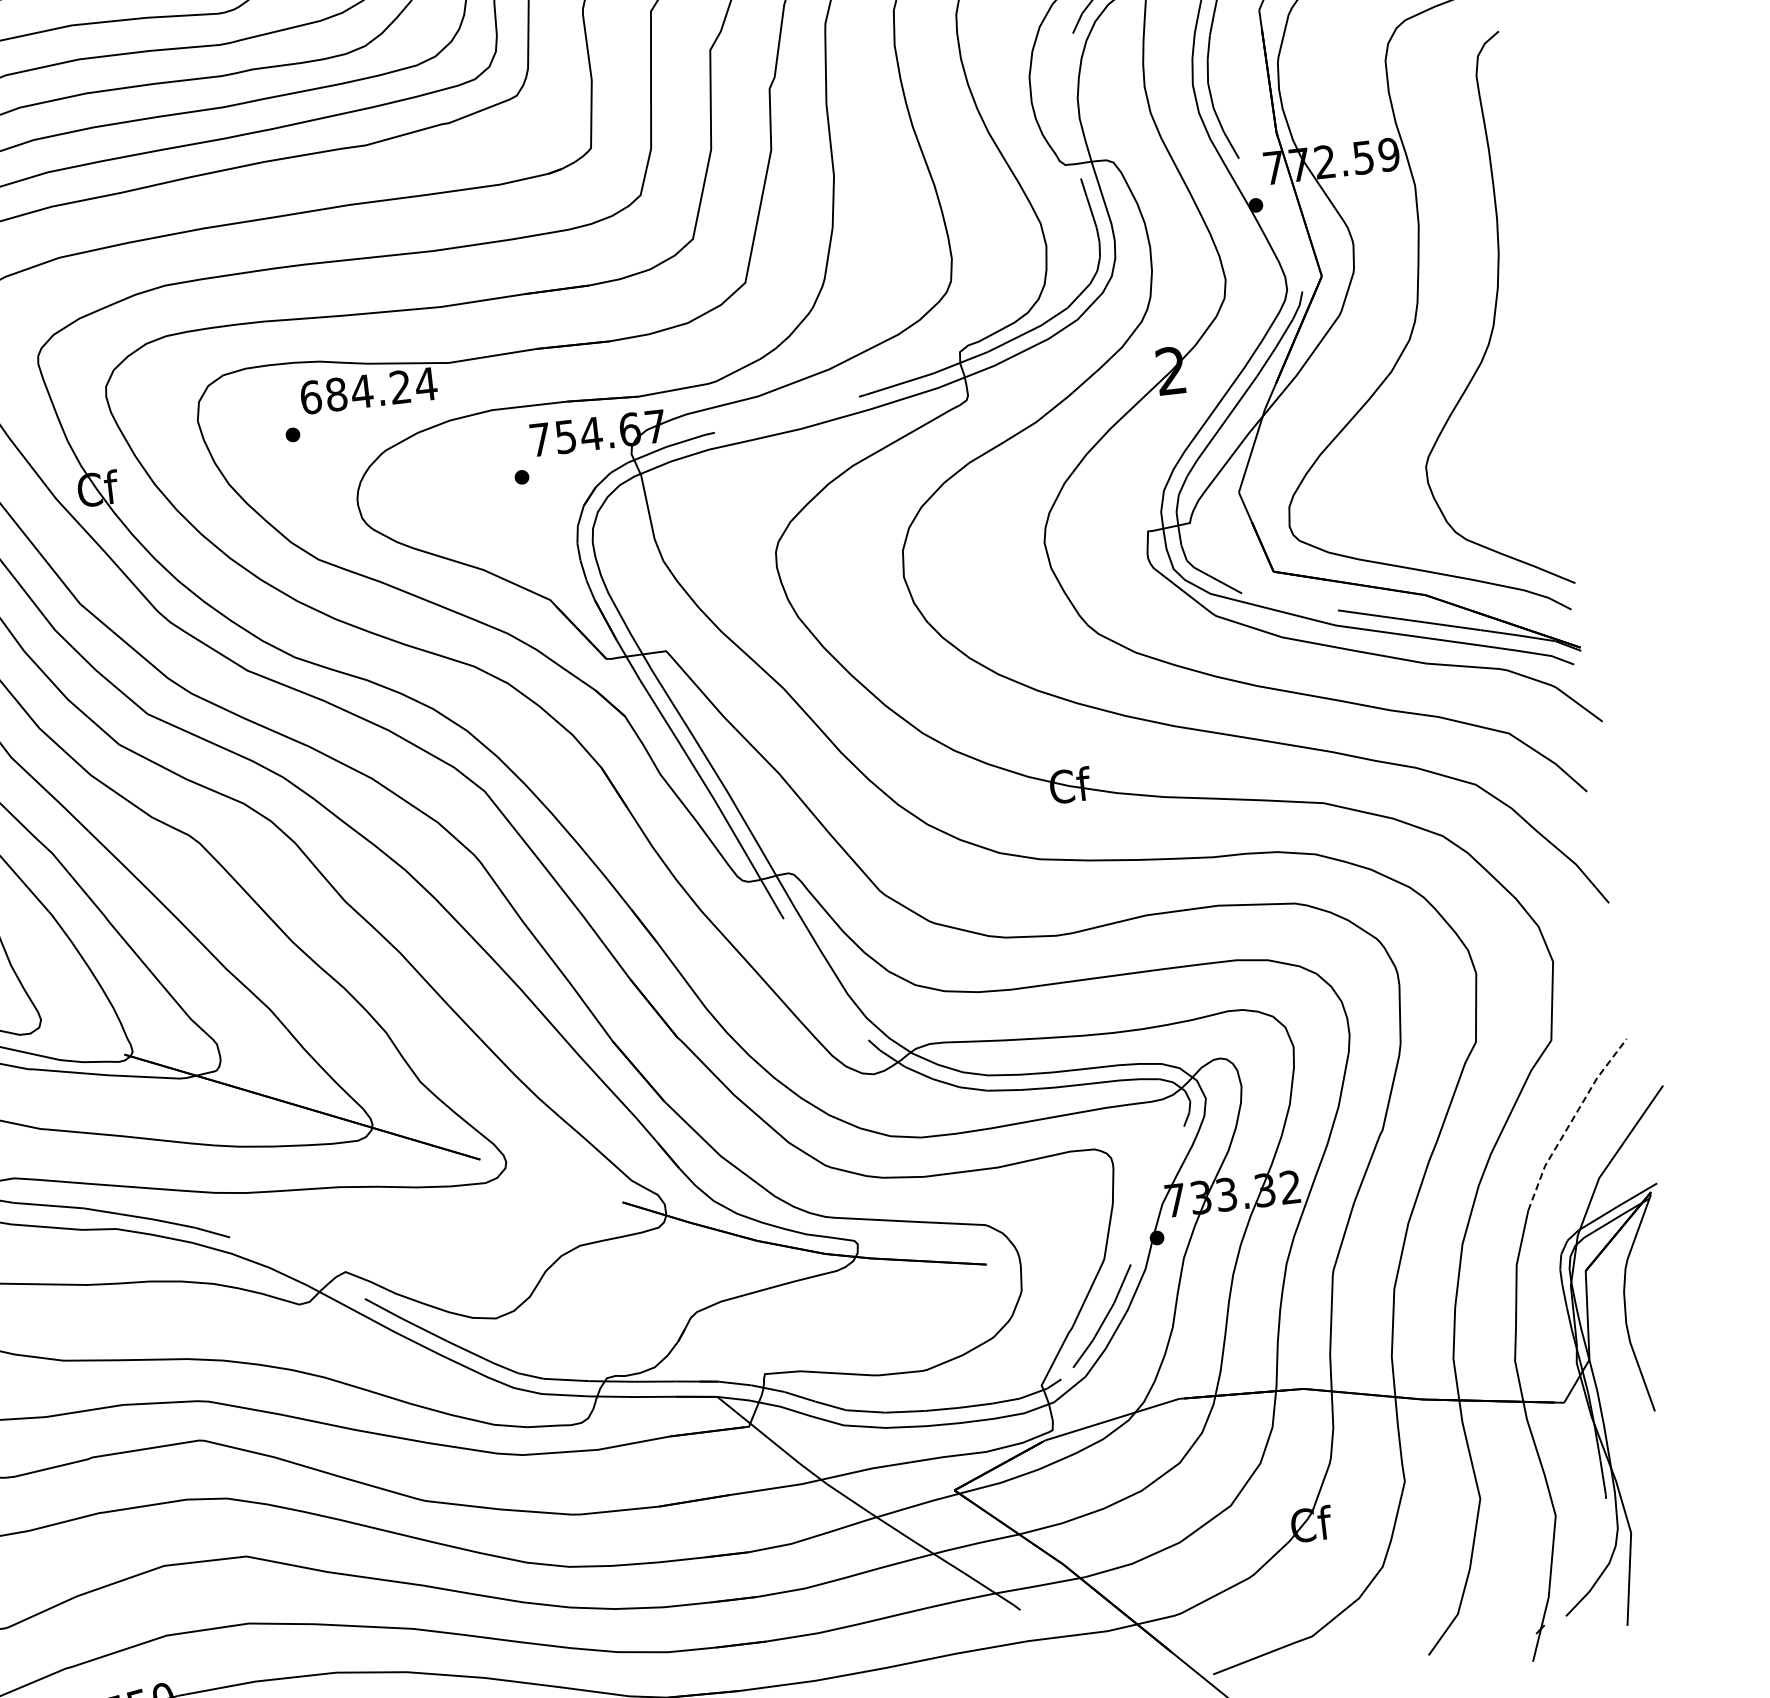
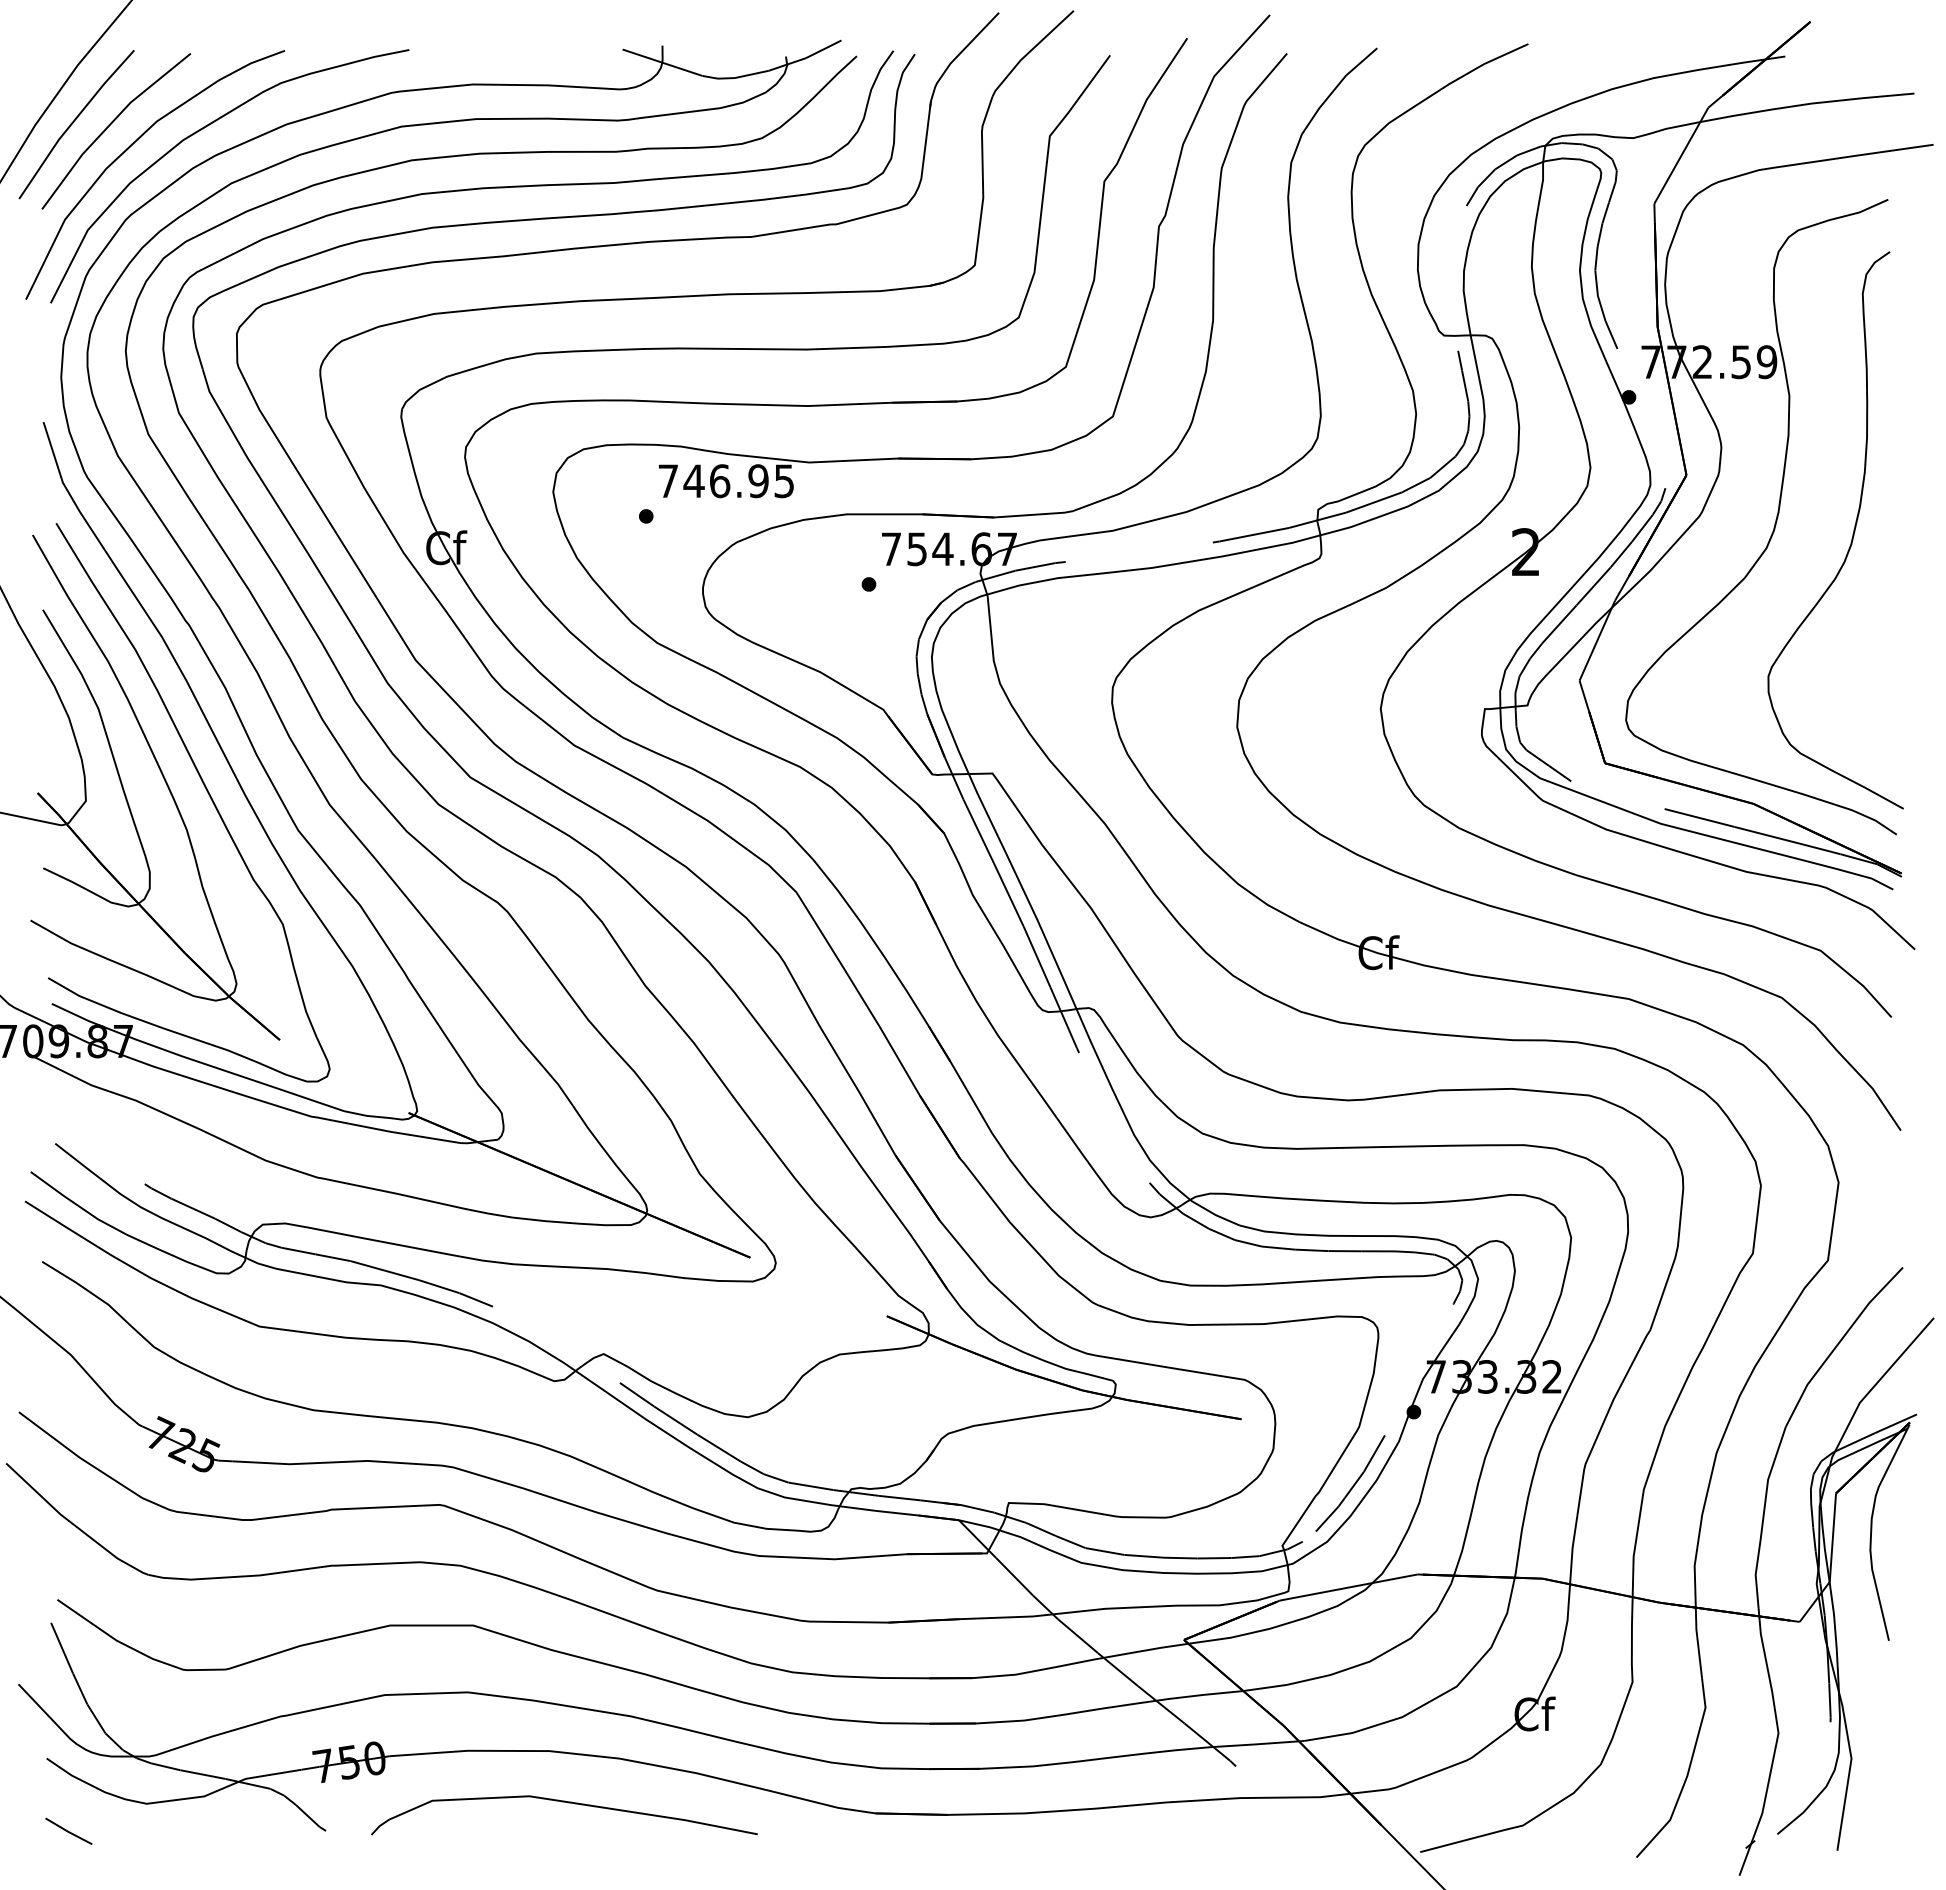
text: (368, 391) -> (726, 481), 684.24 -> 746.95
line: (1571, 1121) -> (1838, 1343), dashed -> solid

